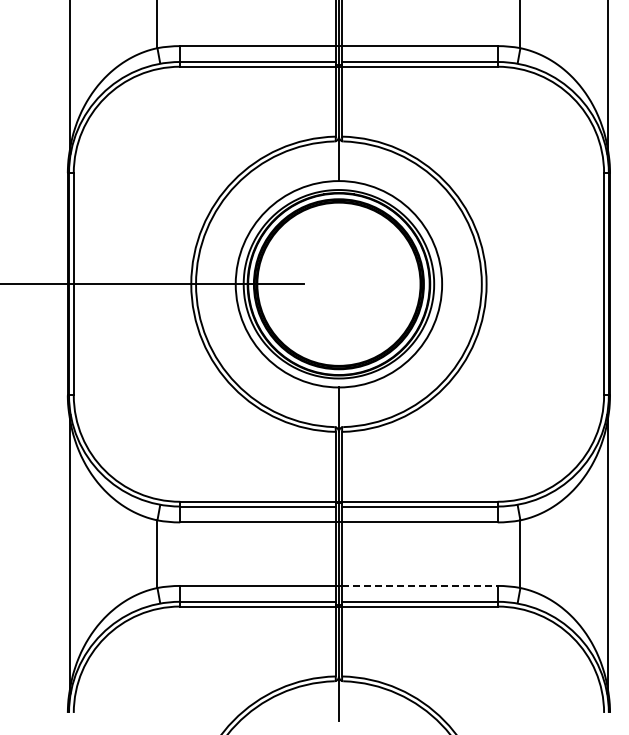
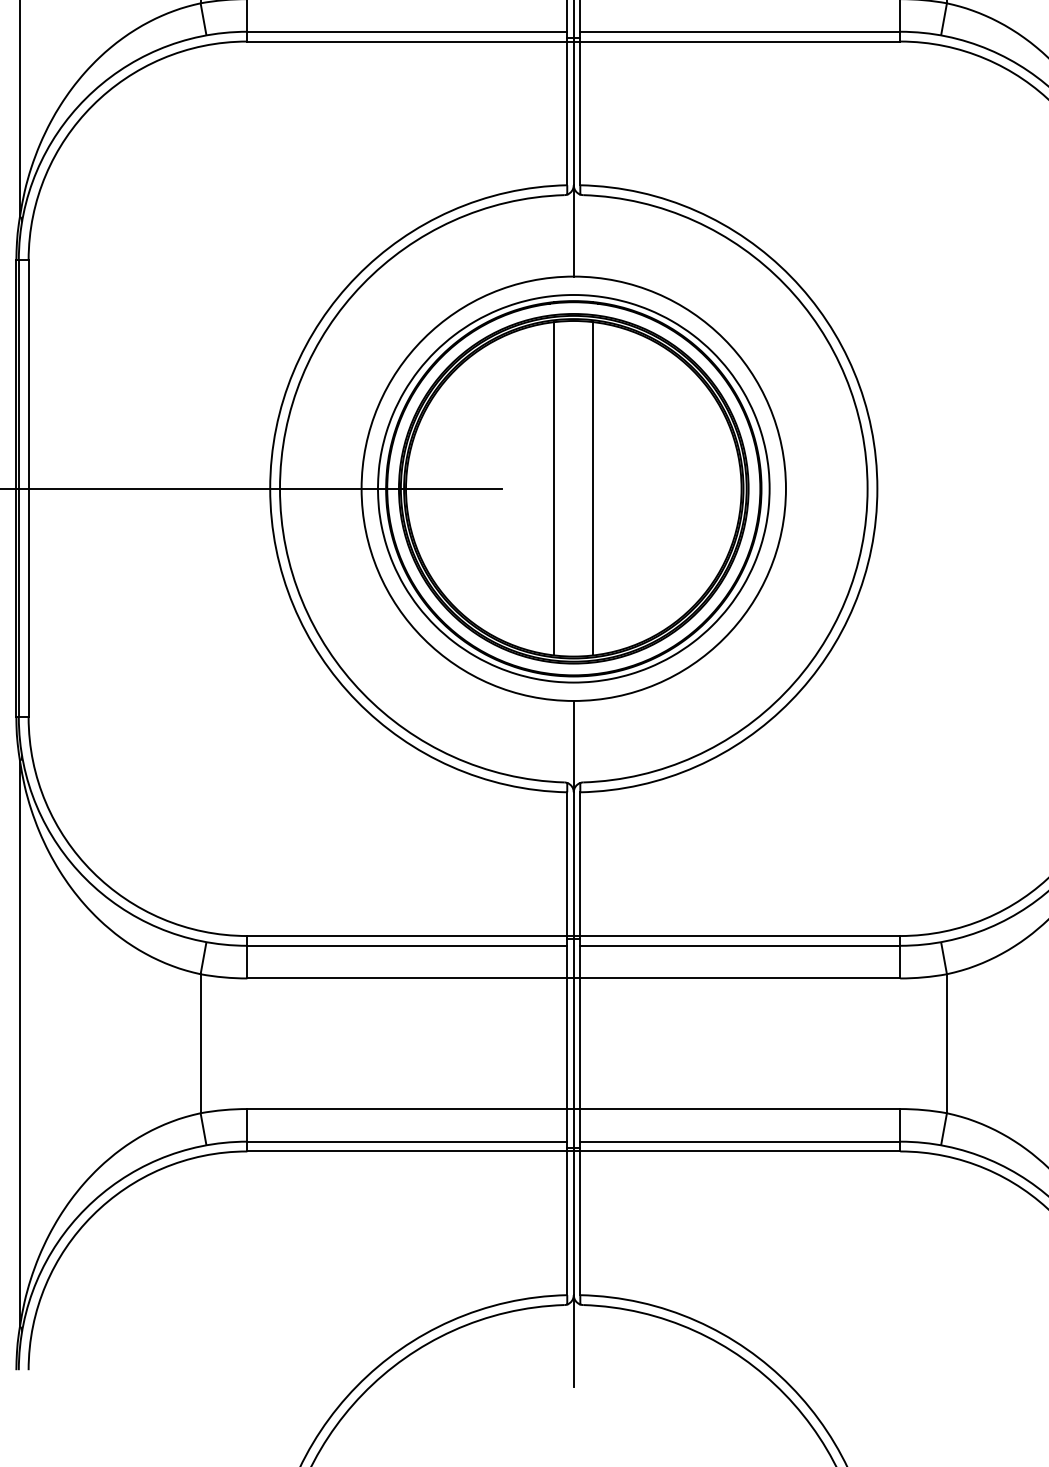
line: (329, 284) -> (554, 489), added
line: (348, 284) -> (593, 489), added
line: (419, 585) -> (739, 1108), dashed -> solid

